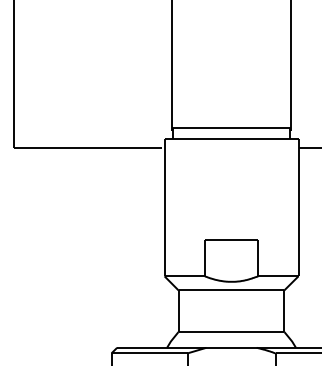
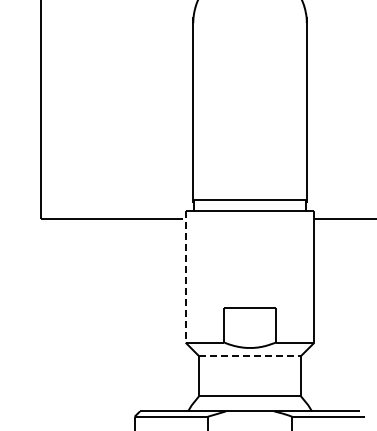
line: (164, 207) -> (185, 276), solid -> dashed
line: (230, 290) -> (249, 356), solid -> dashed

